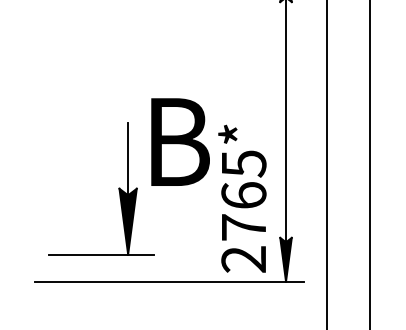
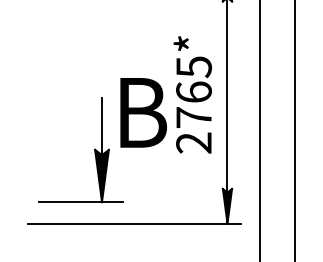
text: (242, 198) -> (192, 94), moved

